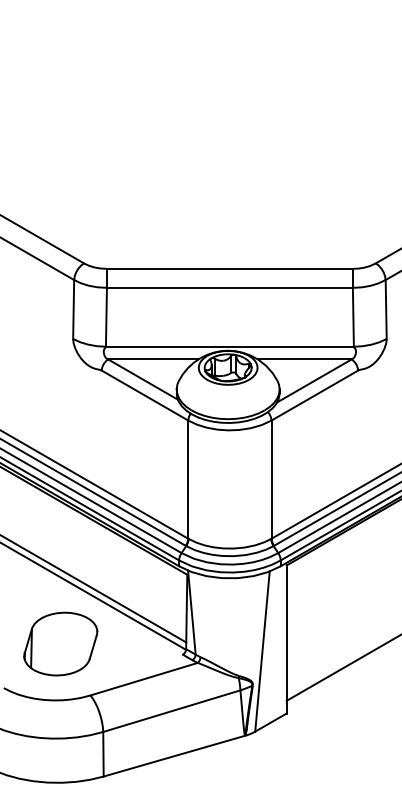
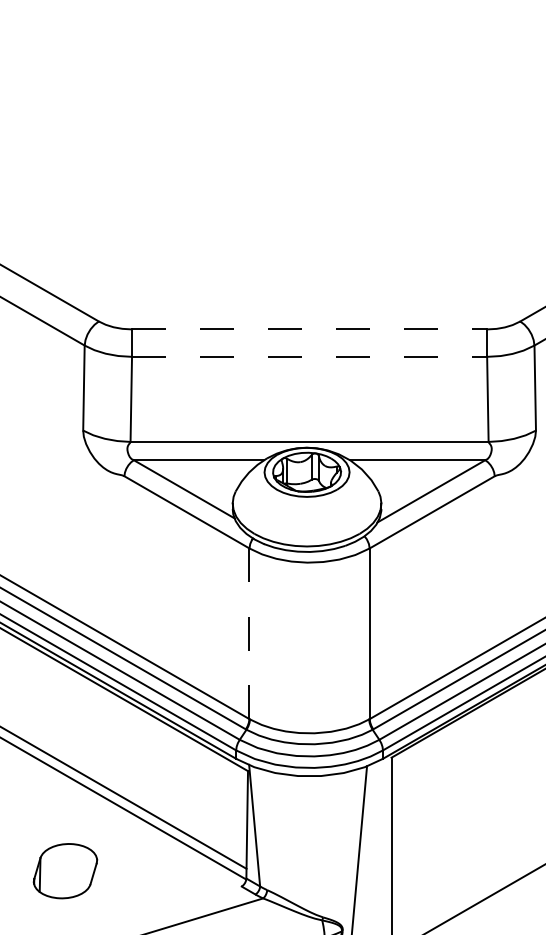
line: (229, 268) -> (308, 328), solid -> dashed
line: (229, 287) -> (308, 356), solid -> dashed
line: (188, 480) -> (249, 635), solid -> dashed
part: (60, 643) -> (64, 870), size x0.6

